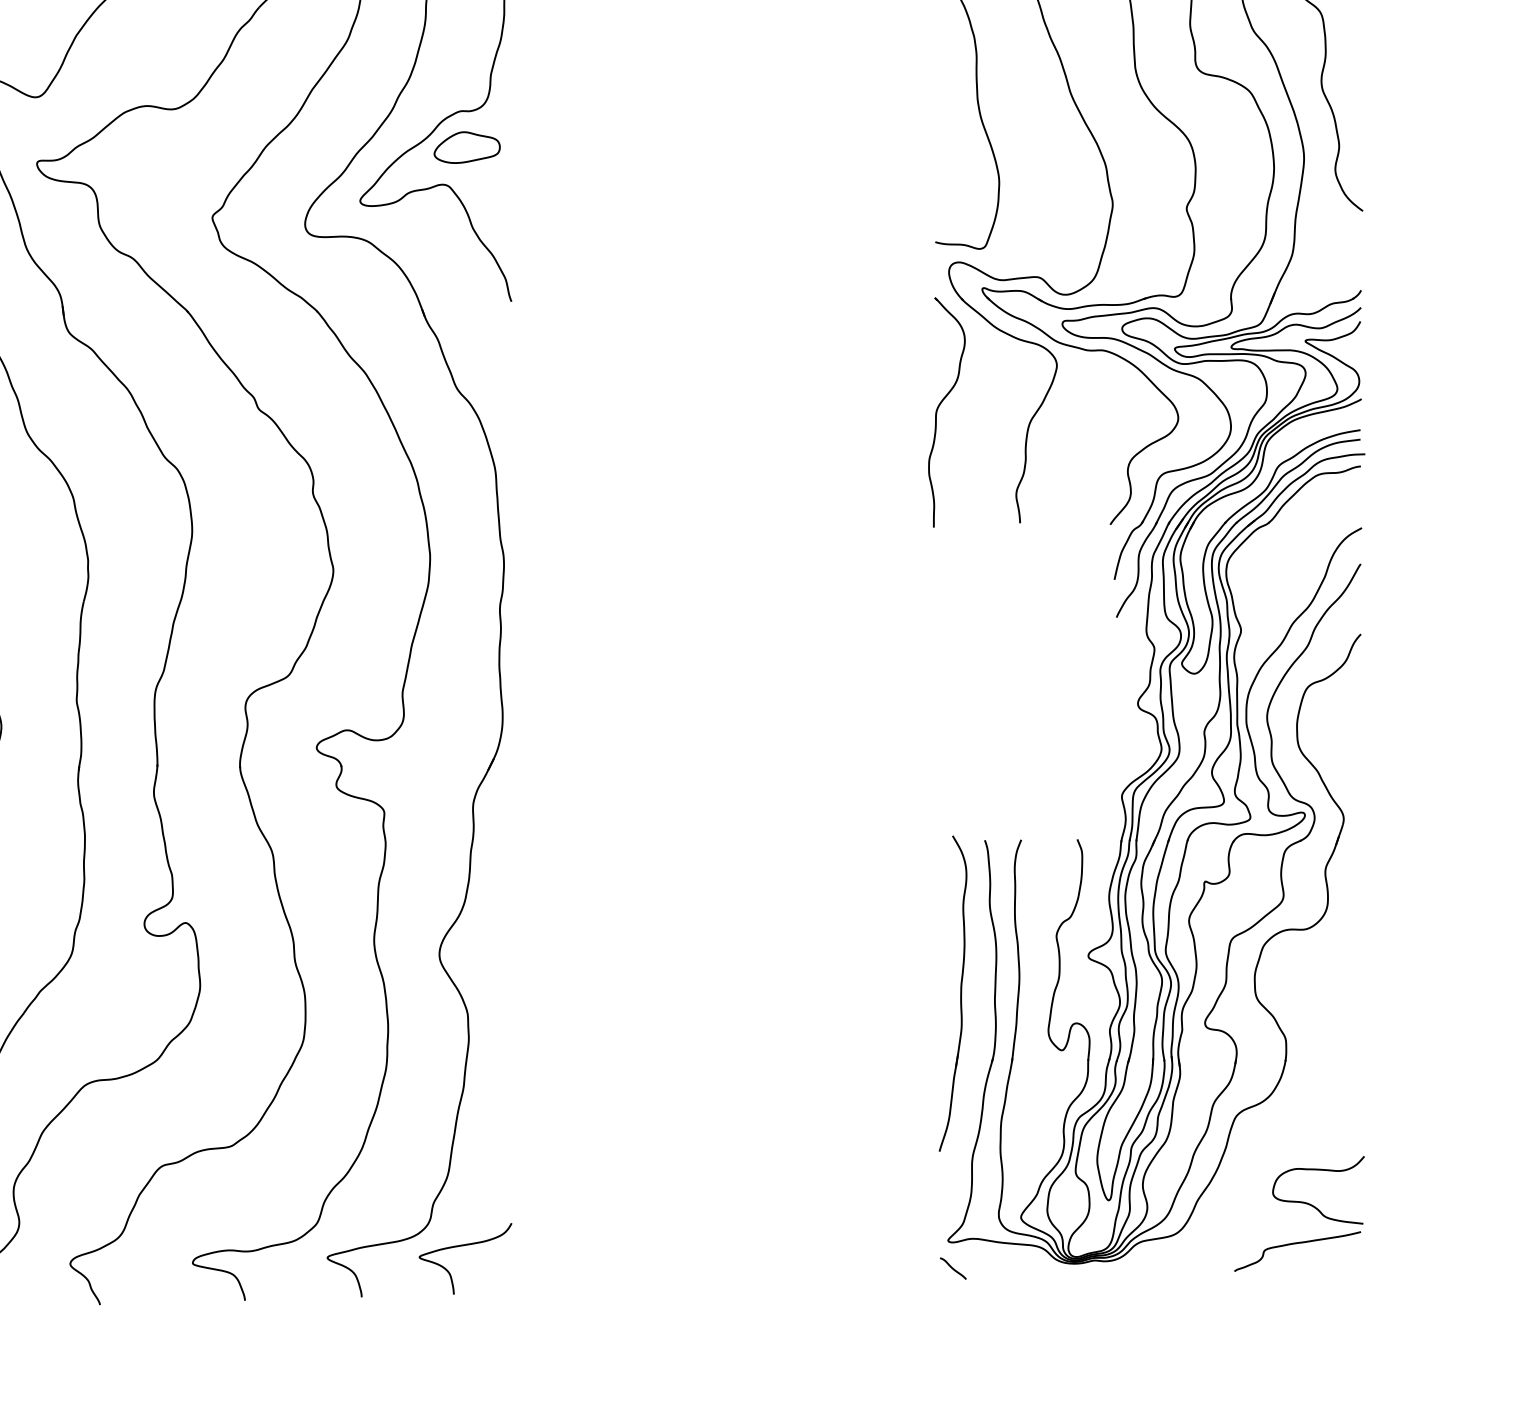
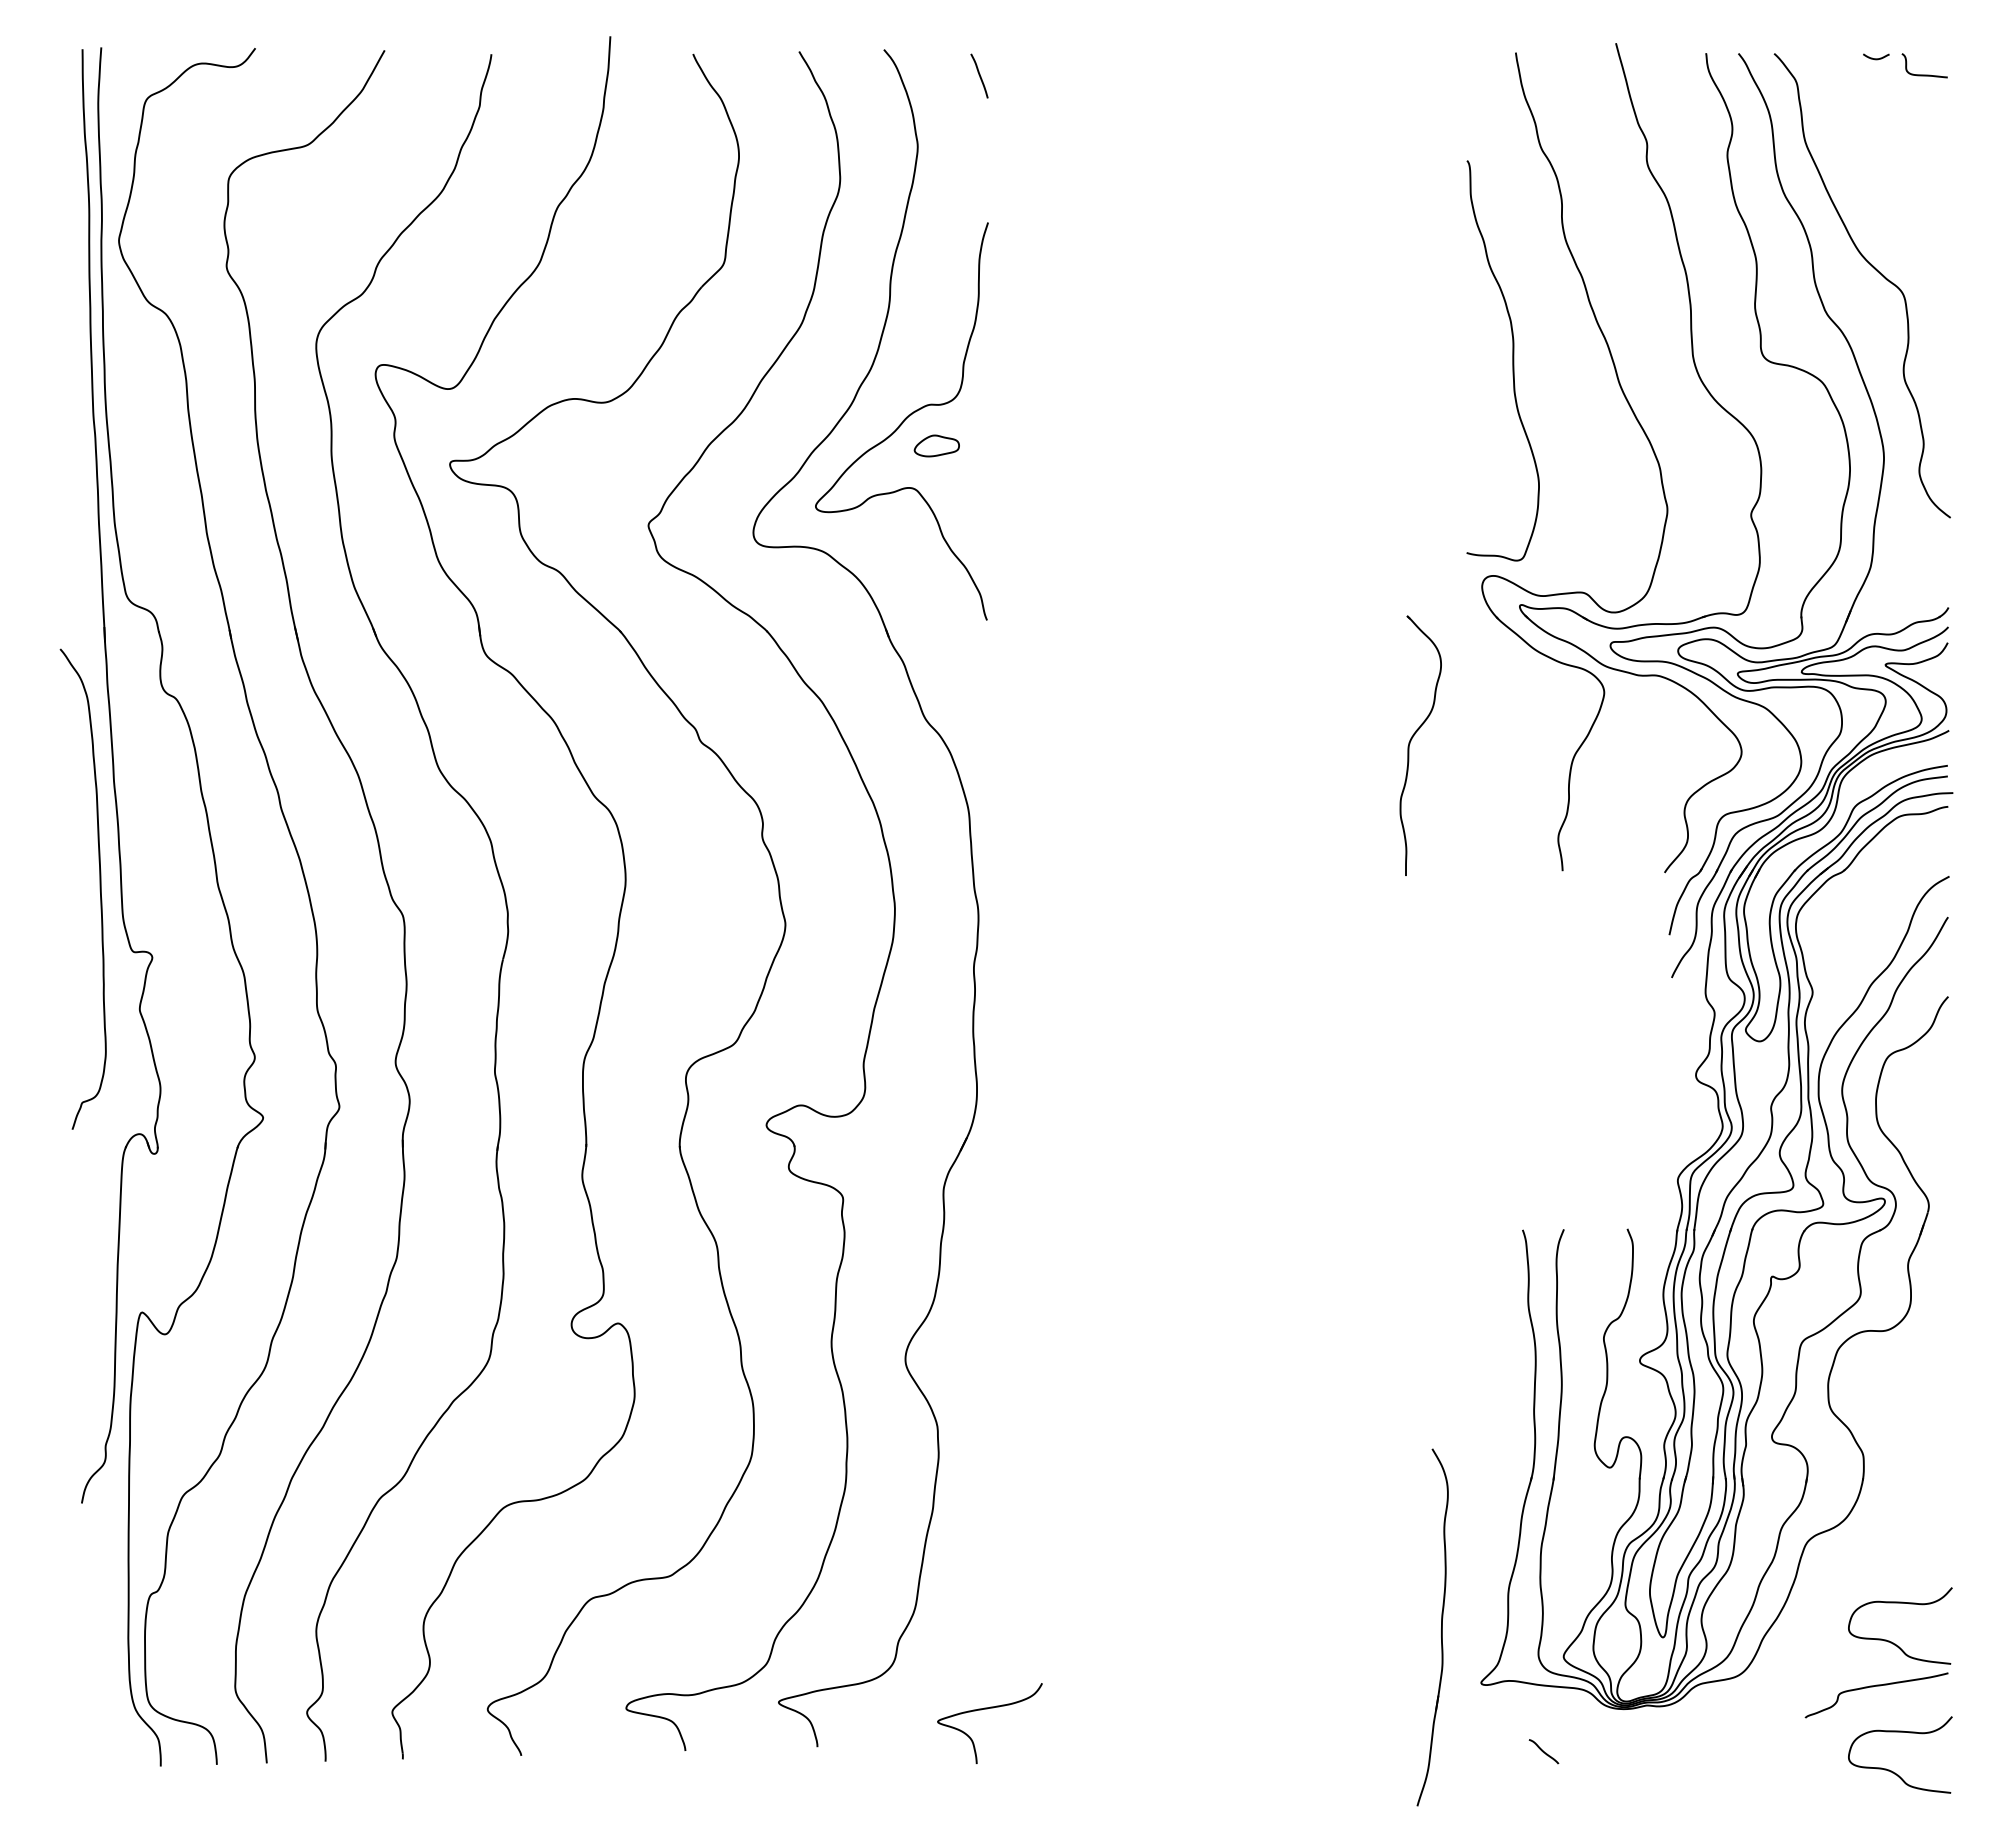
part: (466, 147) -> (936, 445), size x0.6
part: (938, 408) -> (1411, 741), moved
part: (960, 993) -> (1441, 1627), moved
curve: (463, 1246) -> (987, 1709), moved
line: (952, 1268) -> (1543, 1751), moved
curve: (1310, 1317) -> (1891, 1770), added

